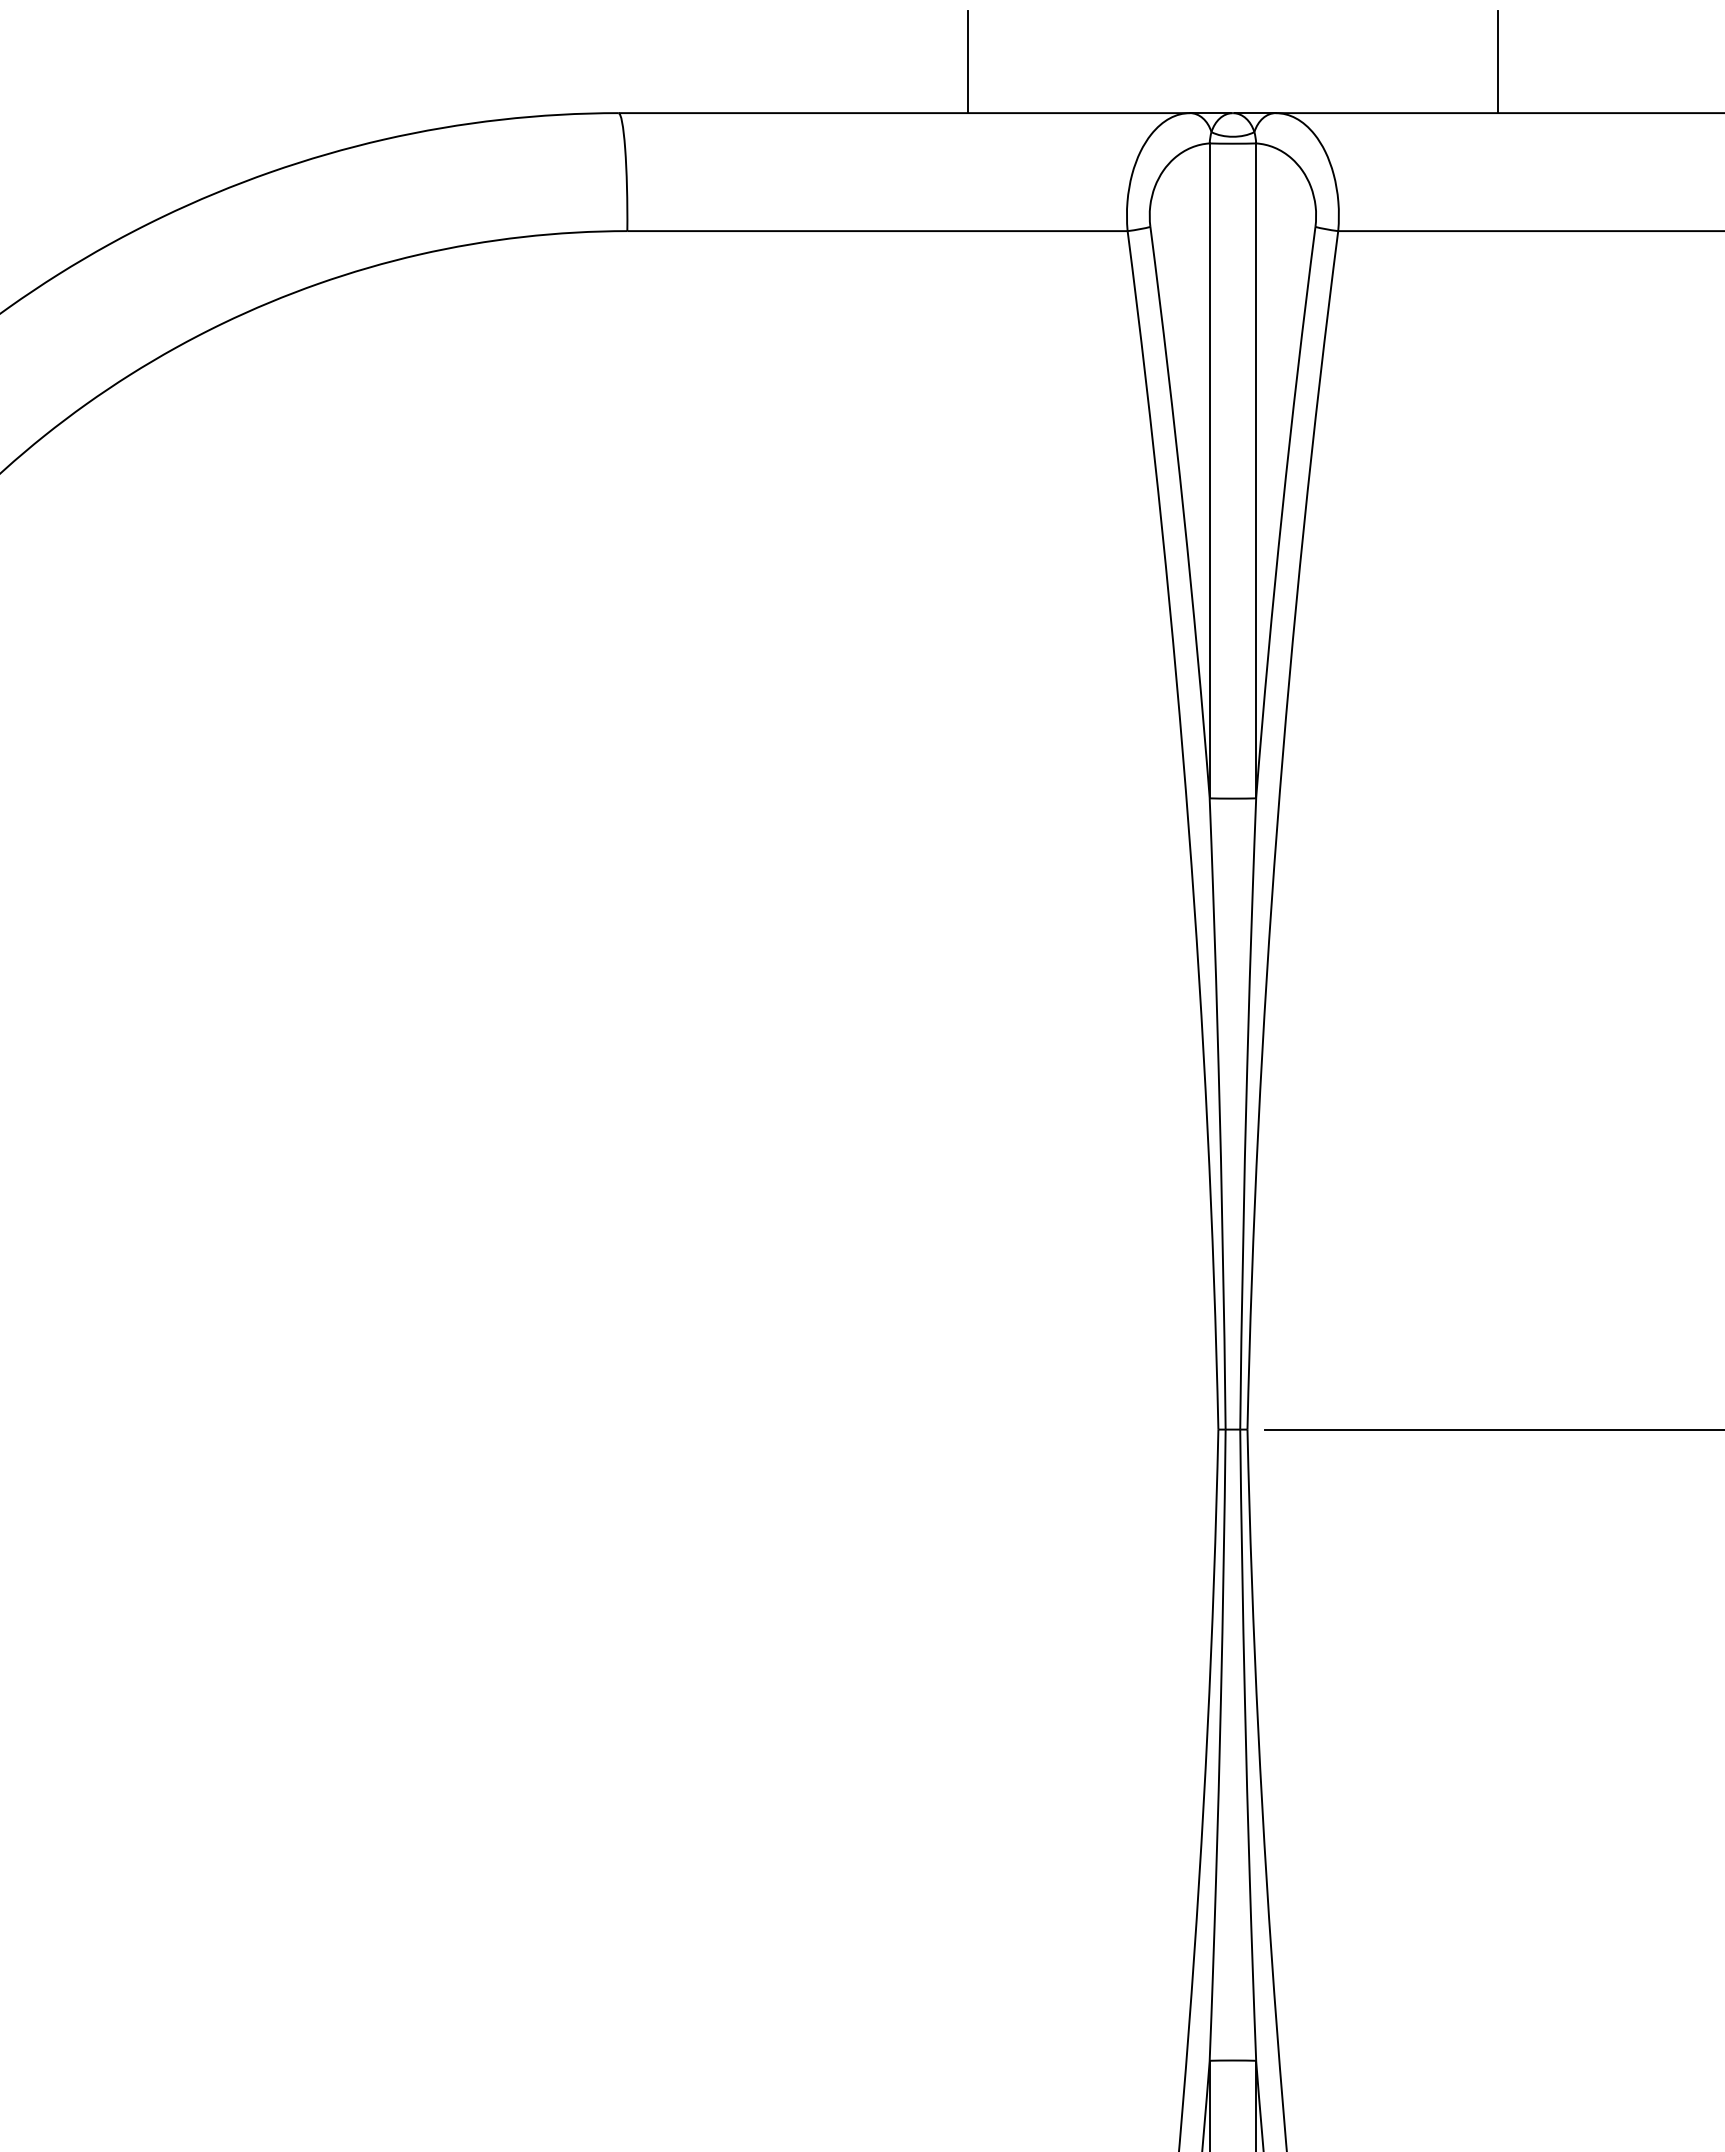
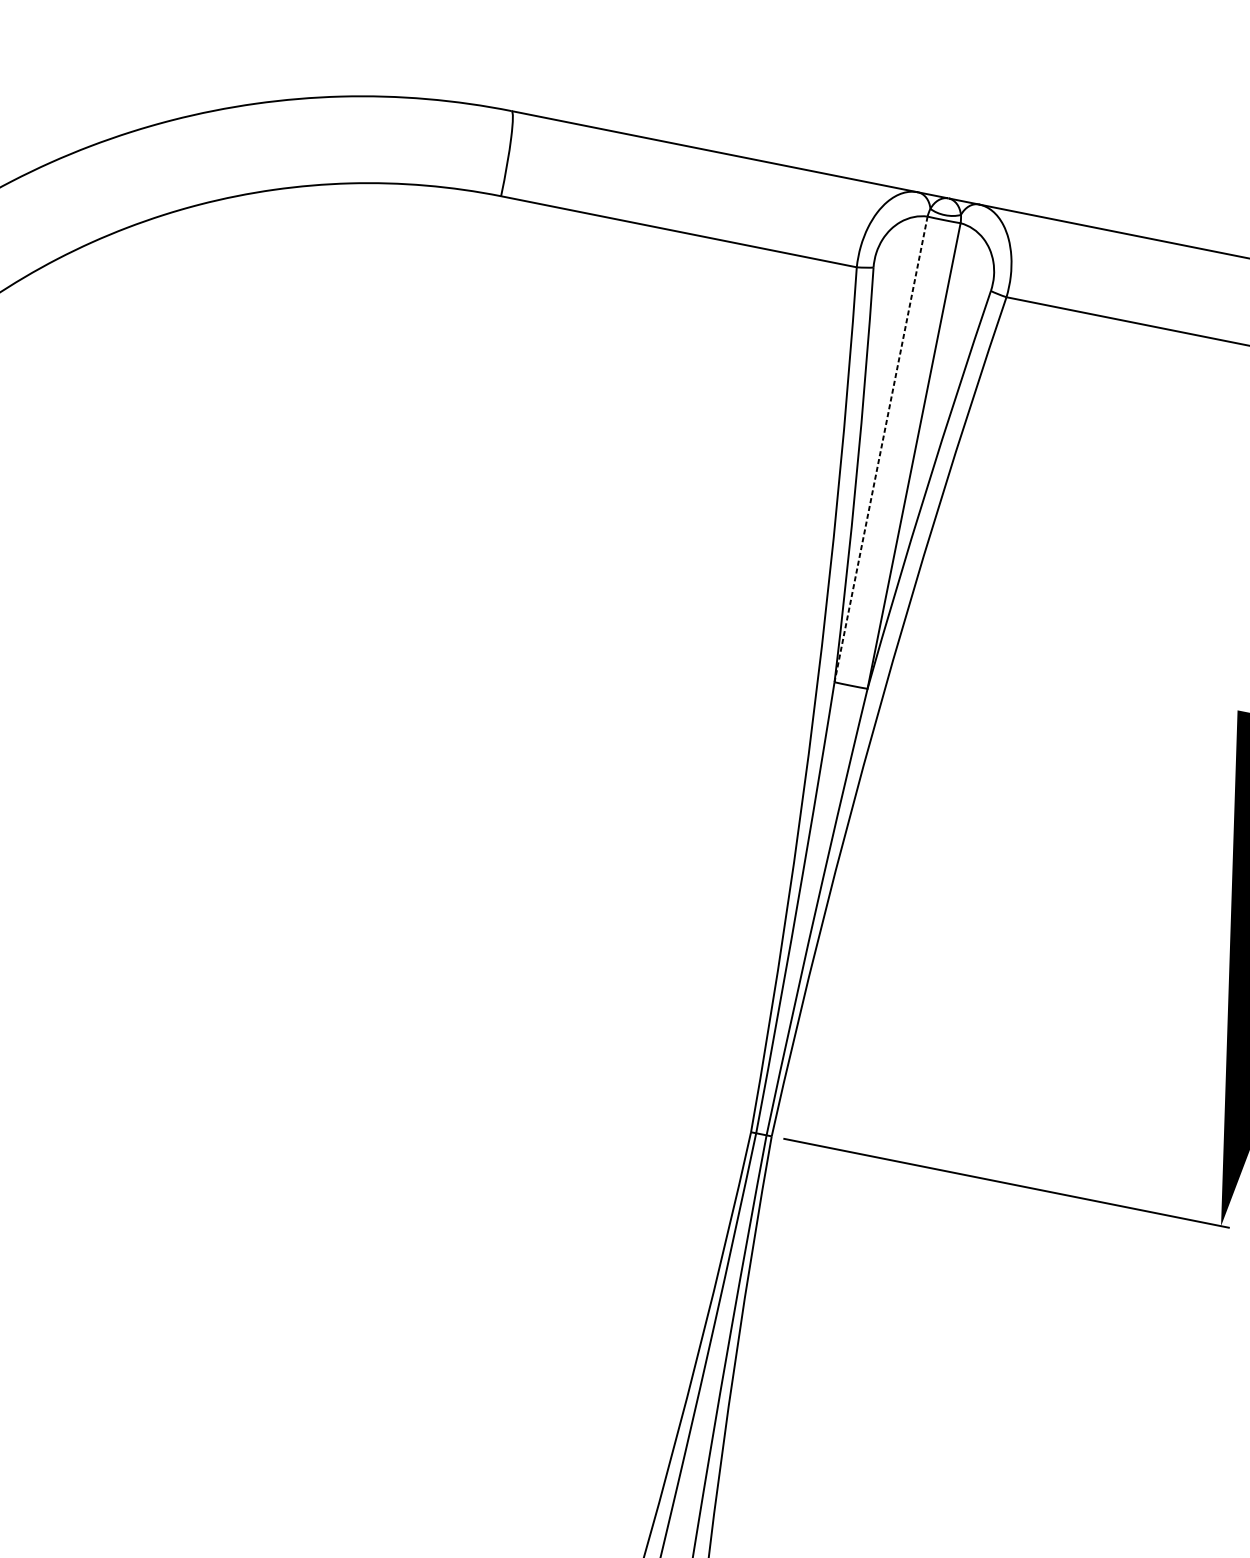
line: (968, 62) -> (767, 124), removed
line: (1497, 62) -> (1143, 199), removed
line: (1209, 471) -> (880, 449), solid -> dashed

